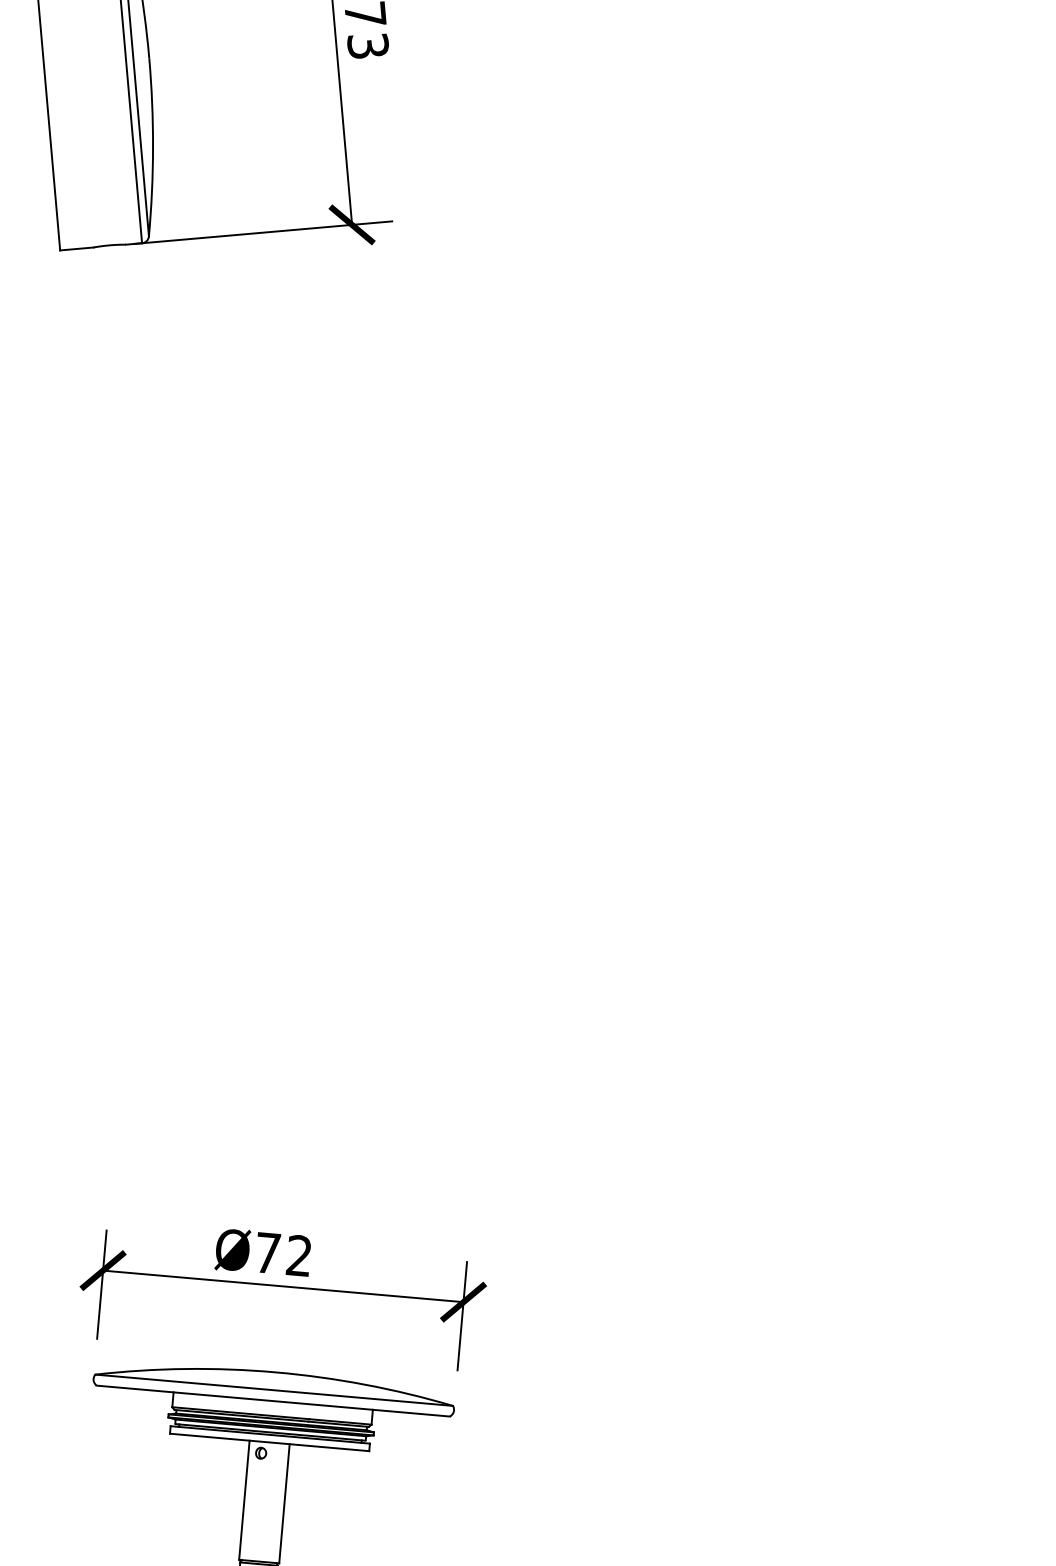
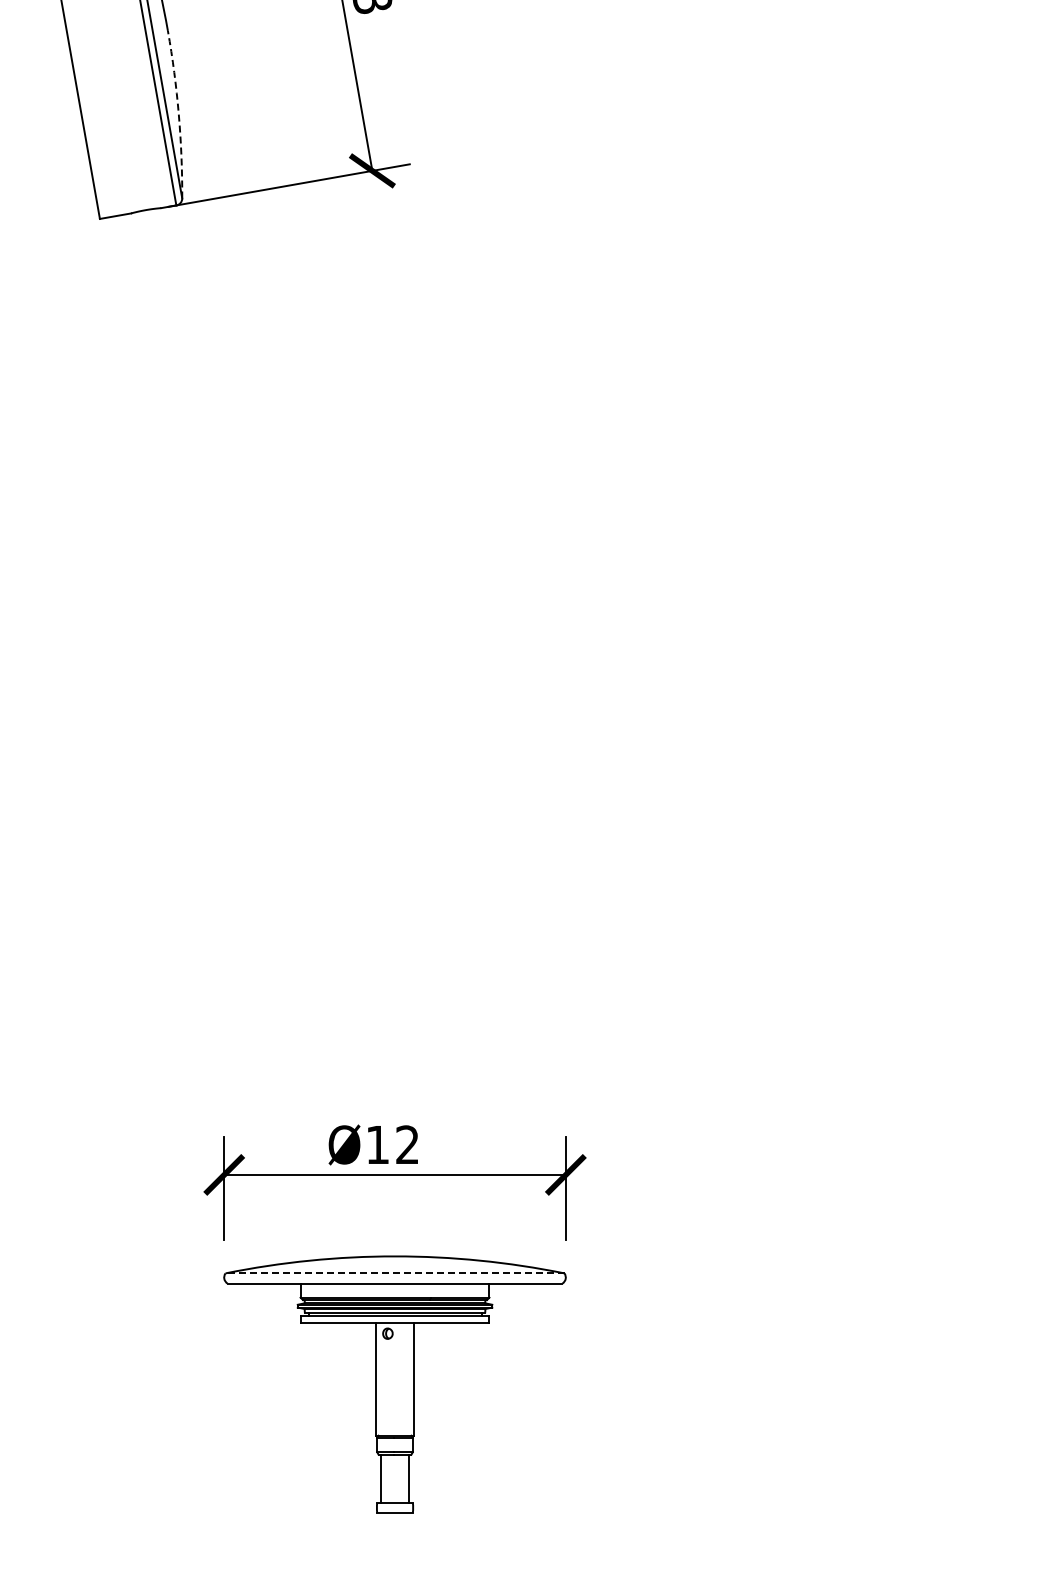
arc: (152, 147) -> (178, 114), solid -> dashed
text: (267, 1252) -> (377, 1144), Ø72 -> Ø12
line: (273, 1390) -> (394, 1273), solid -> dashed

